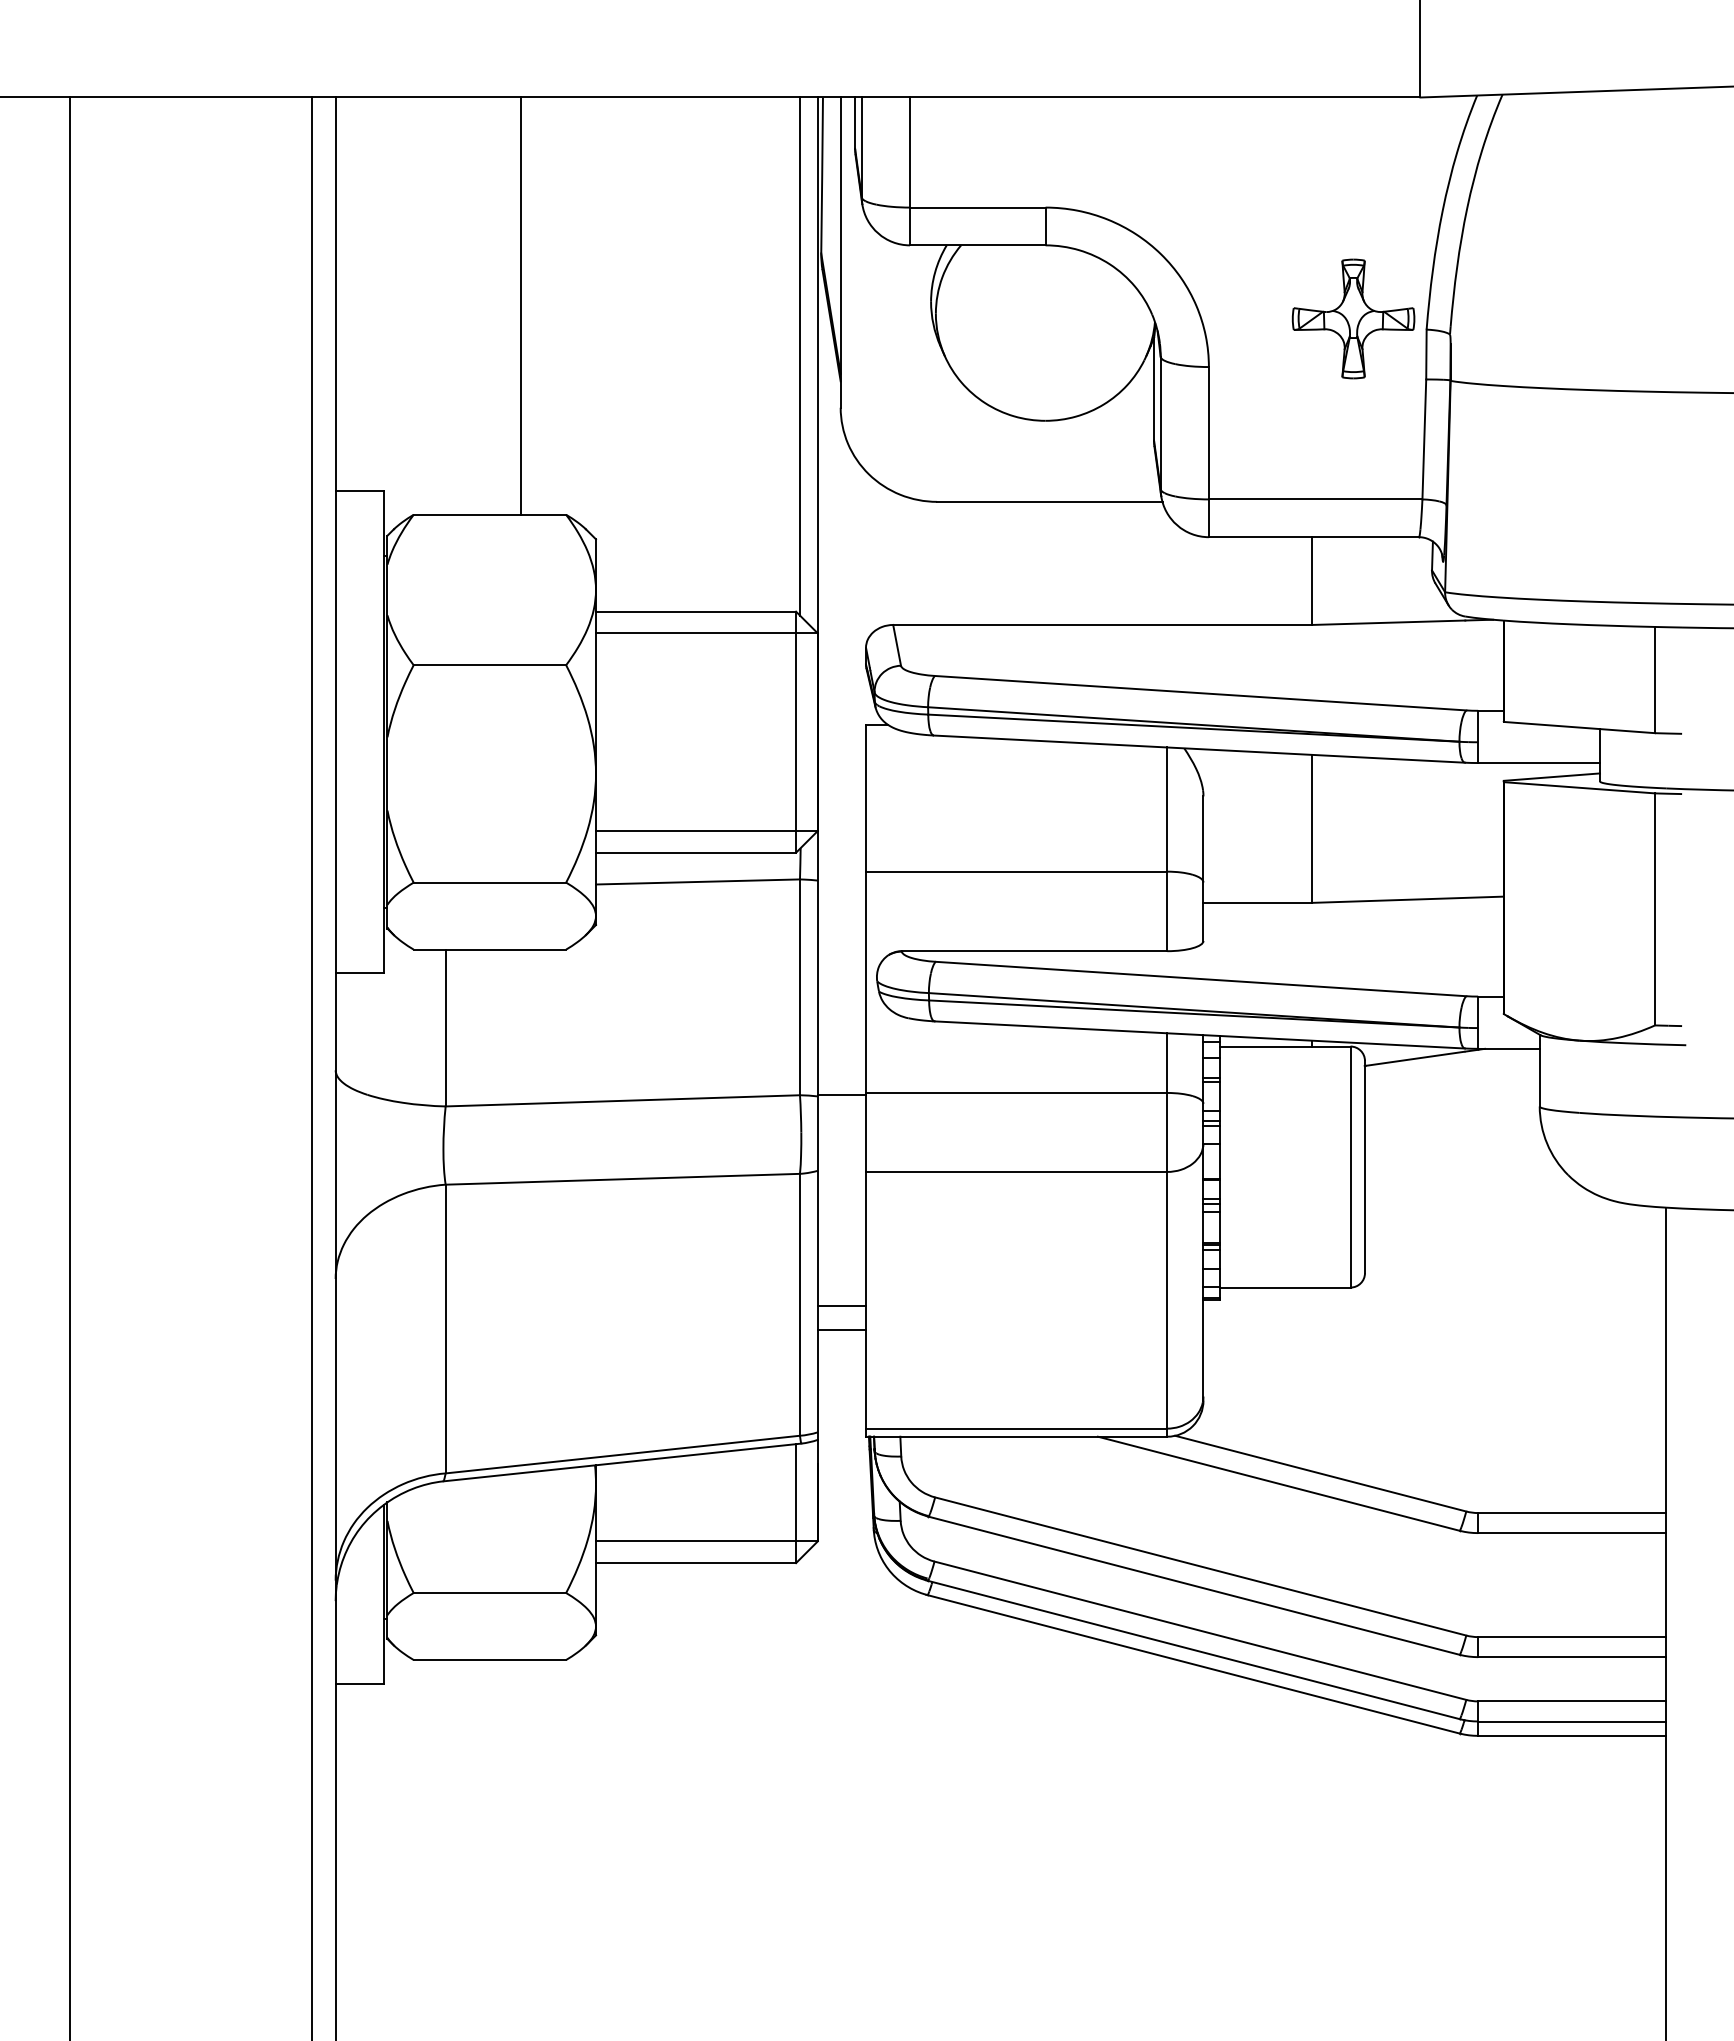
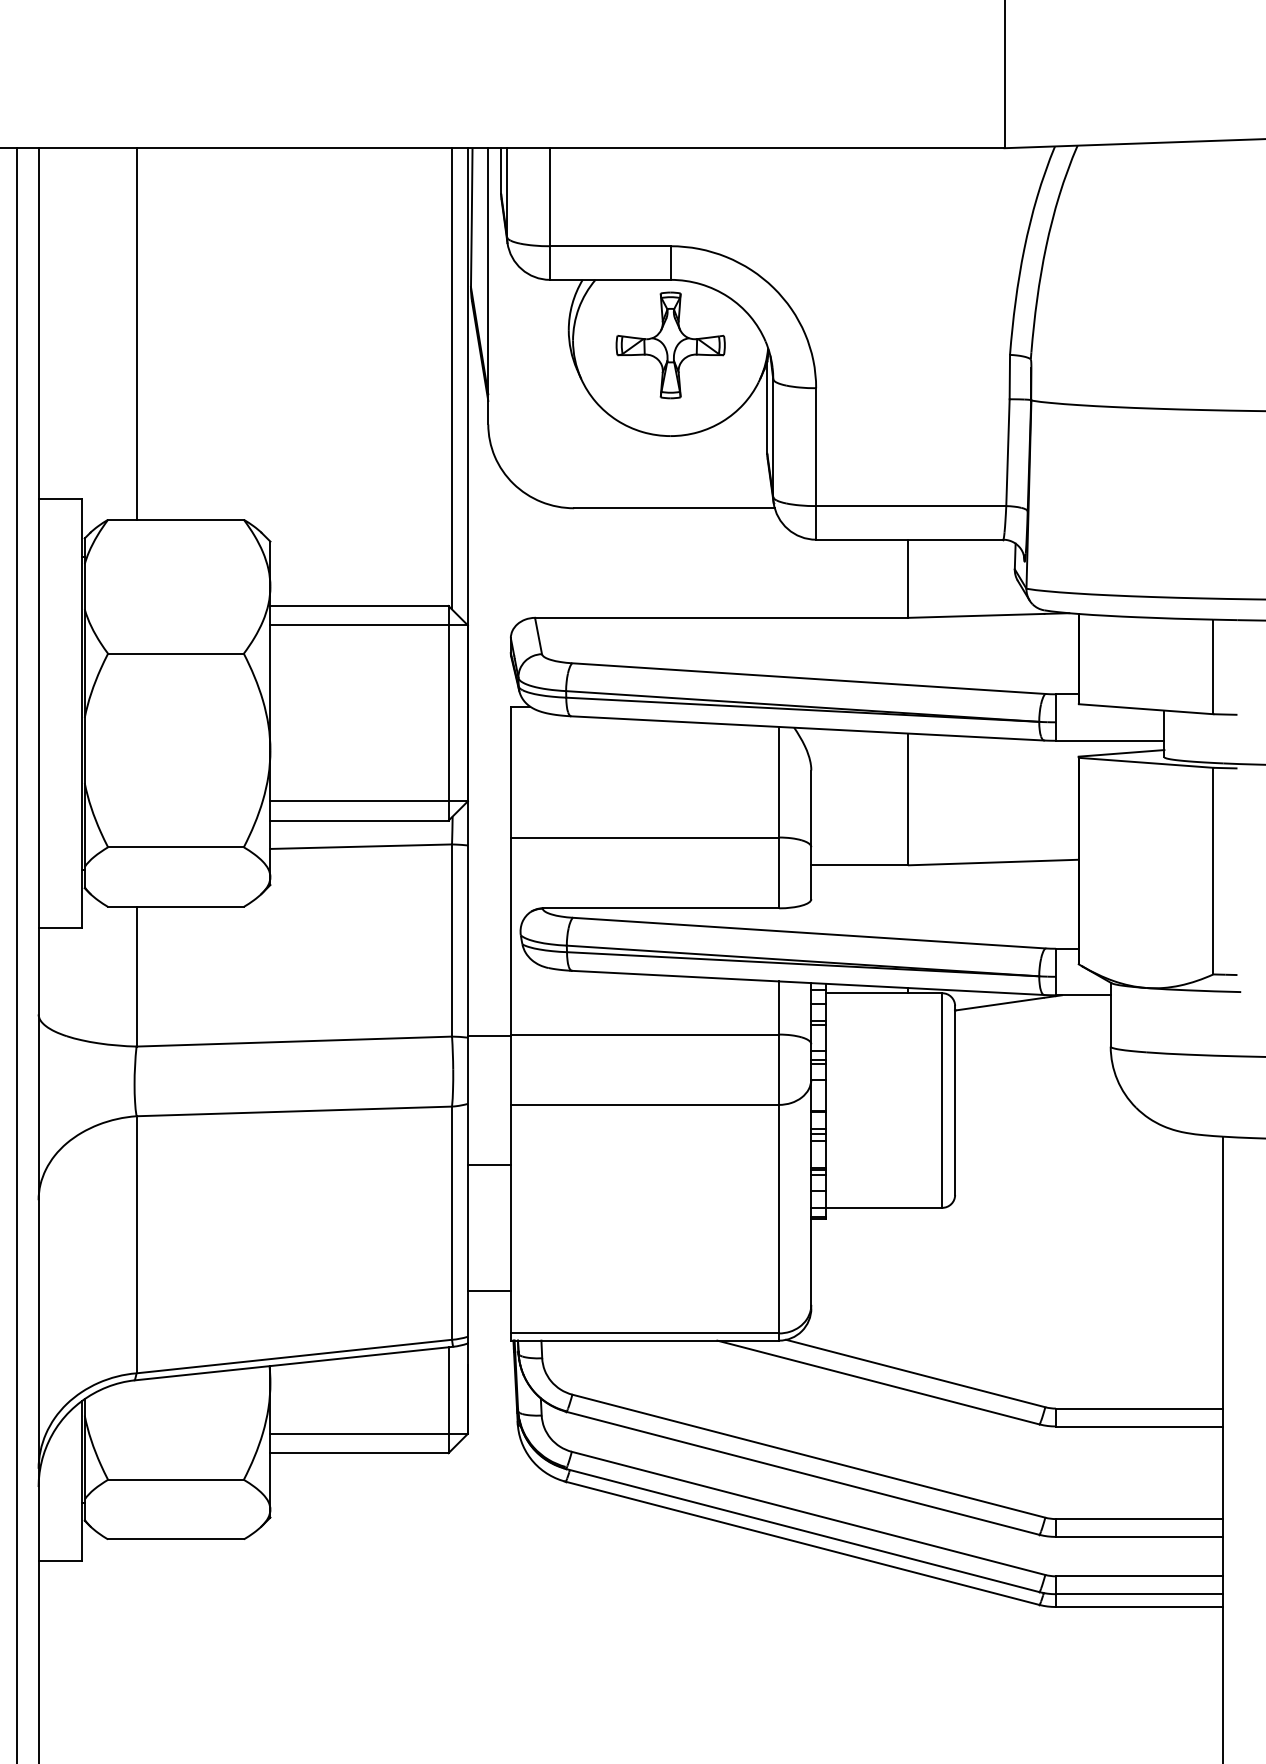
line: (520, 305) -> (136, 333), moved
part: (1353, 318) -> (670, 344), moved
line: (841, 1306) -> (489, 1291), moved
line: (841, 1330) -> (489, 1165), moved

